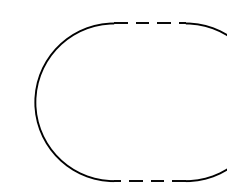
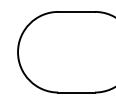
line: (151, 22) -> (77, 11), dashed -> solid
line: (149, 181) -> (76, 92), dashed -> solid

